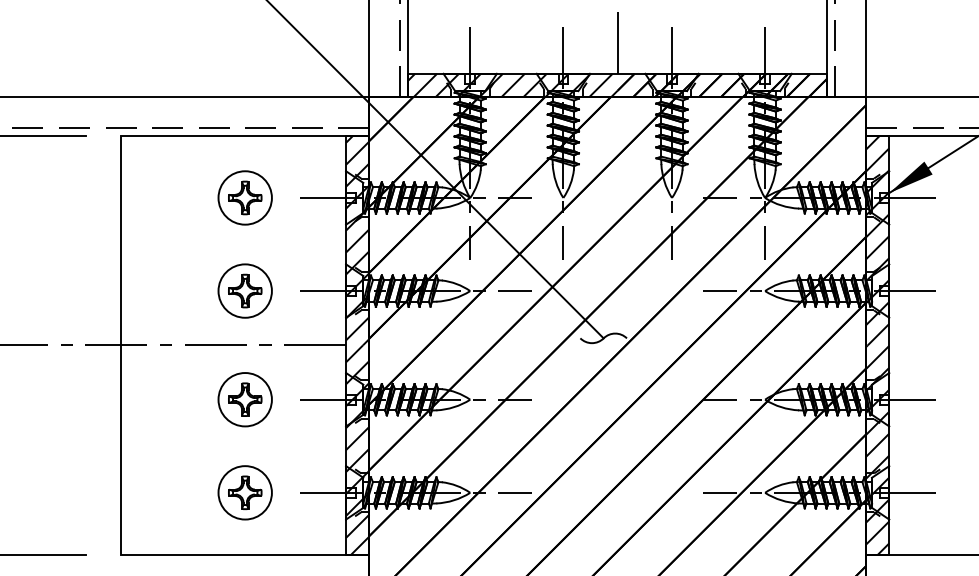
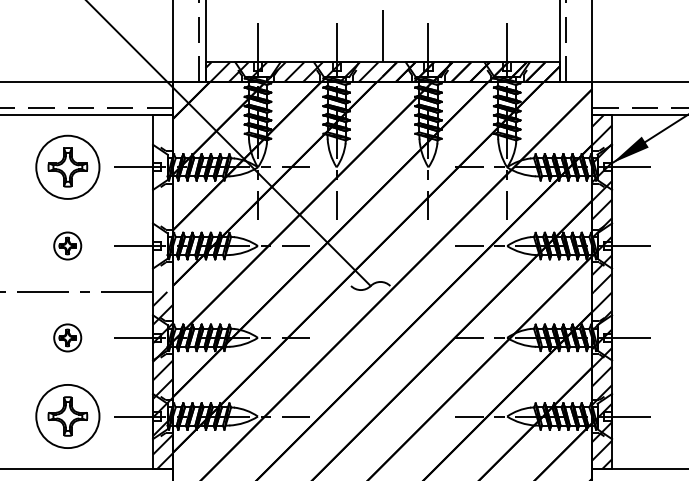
part: (244, 197) -> (67, 166), size x1.4
hatch: (357, 240) -> (162, 203), removed
part: (244, 290) -> (67, 245), size x0.6
part: (244, 399) -> (67, 337), size x0.6
part: (244, 492) -> (67, 416), size x1.4

